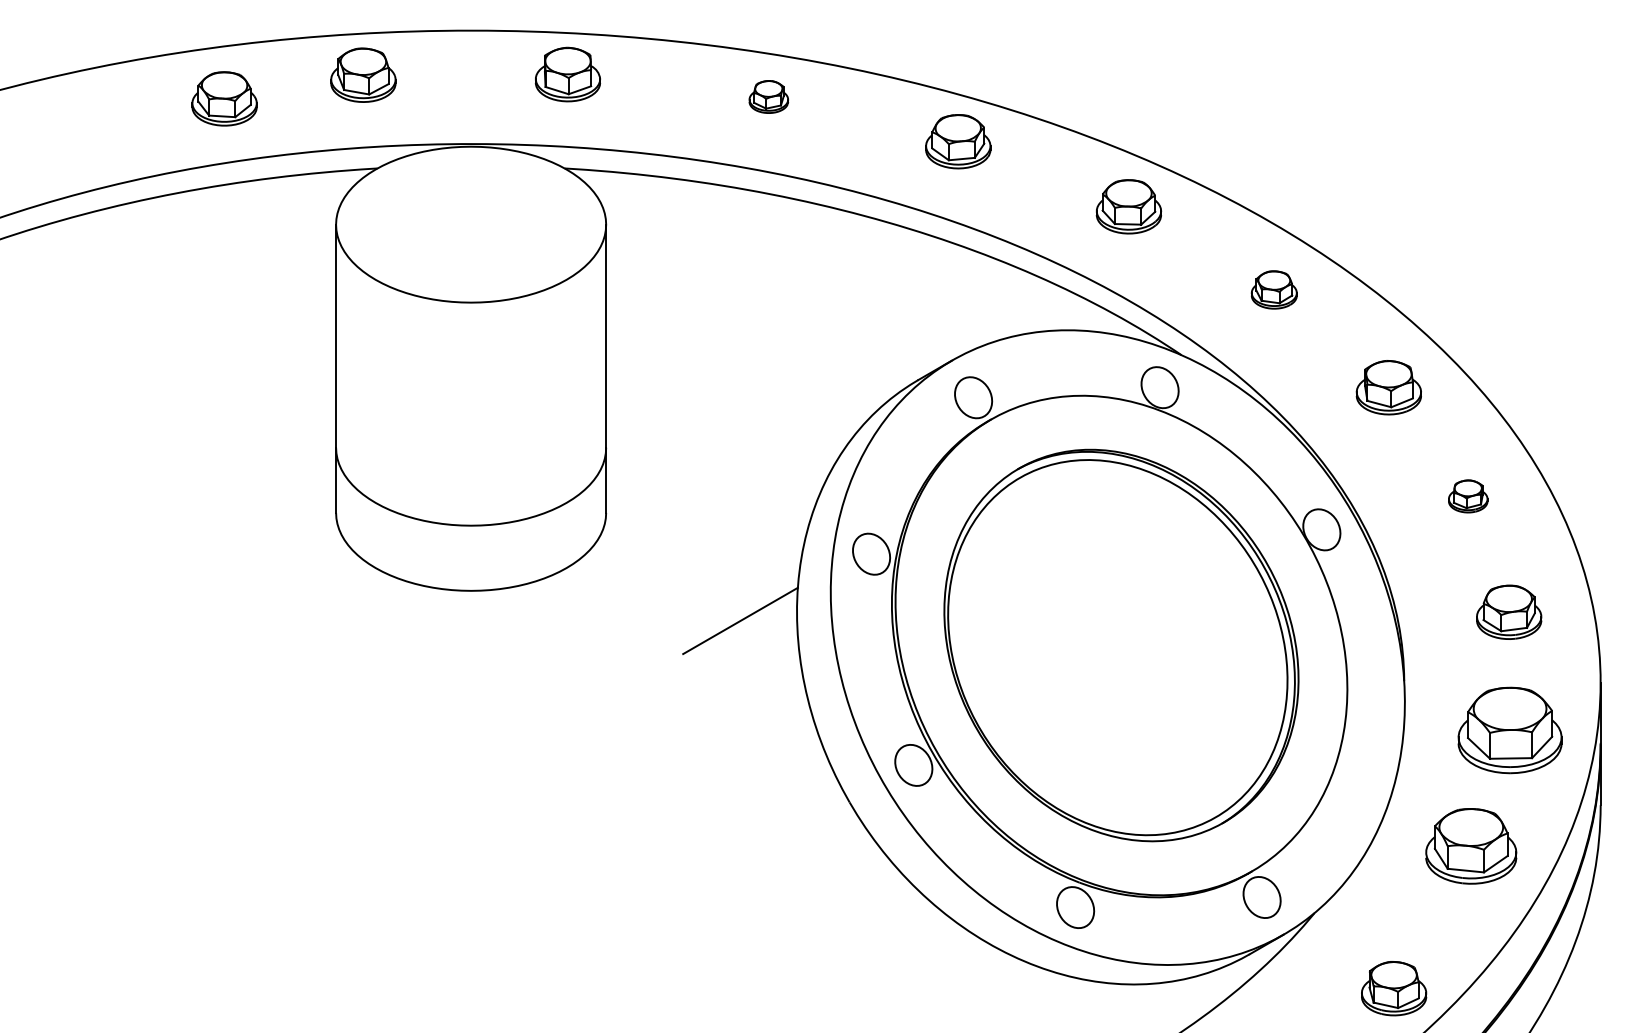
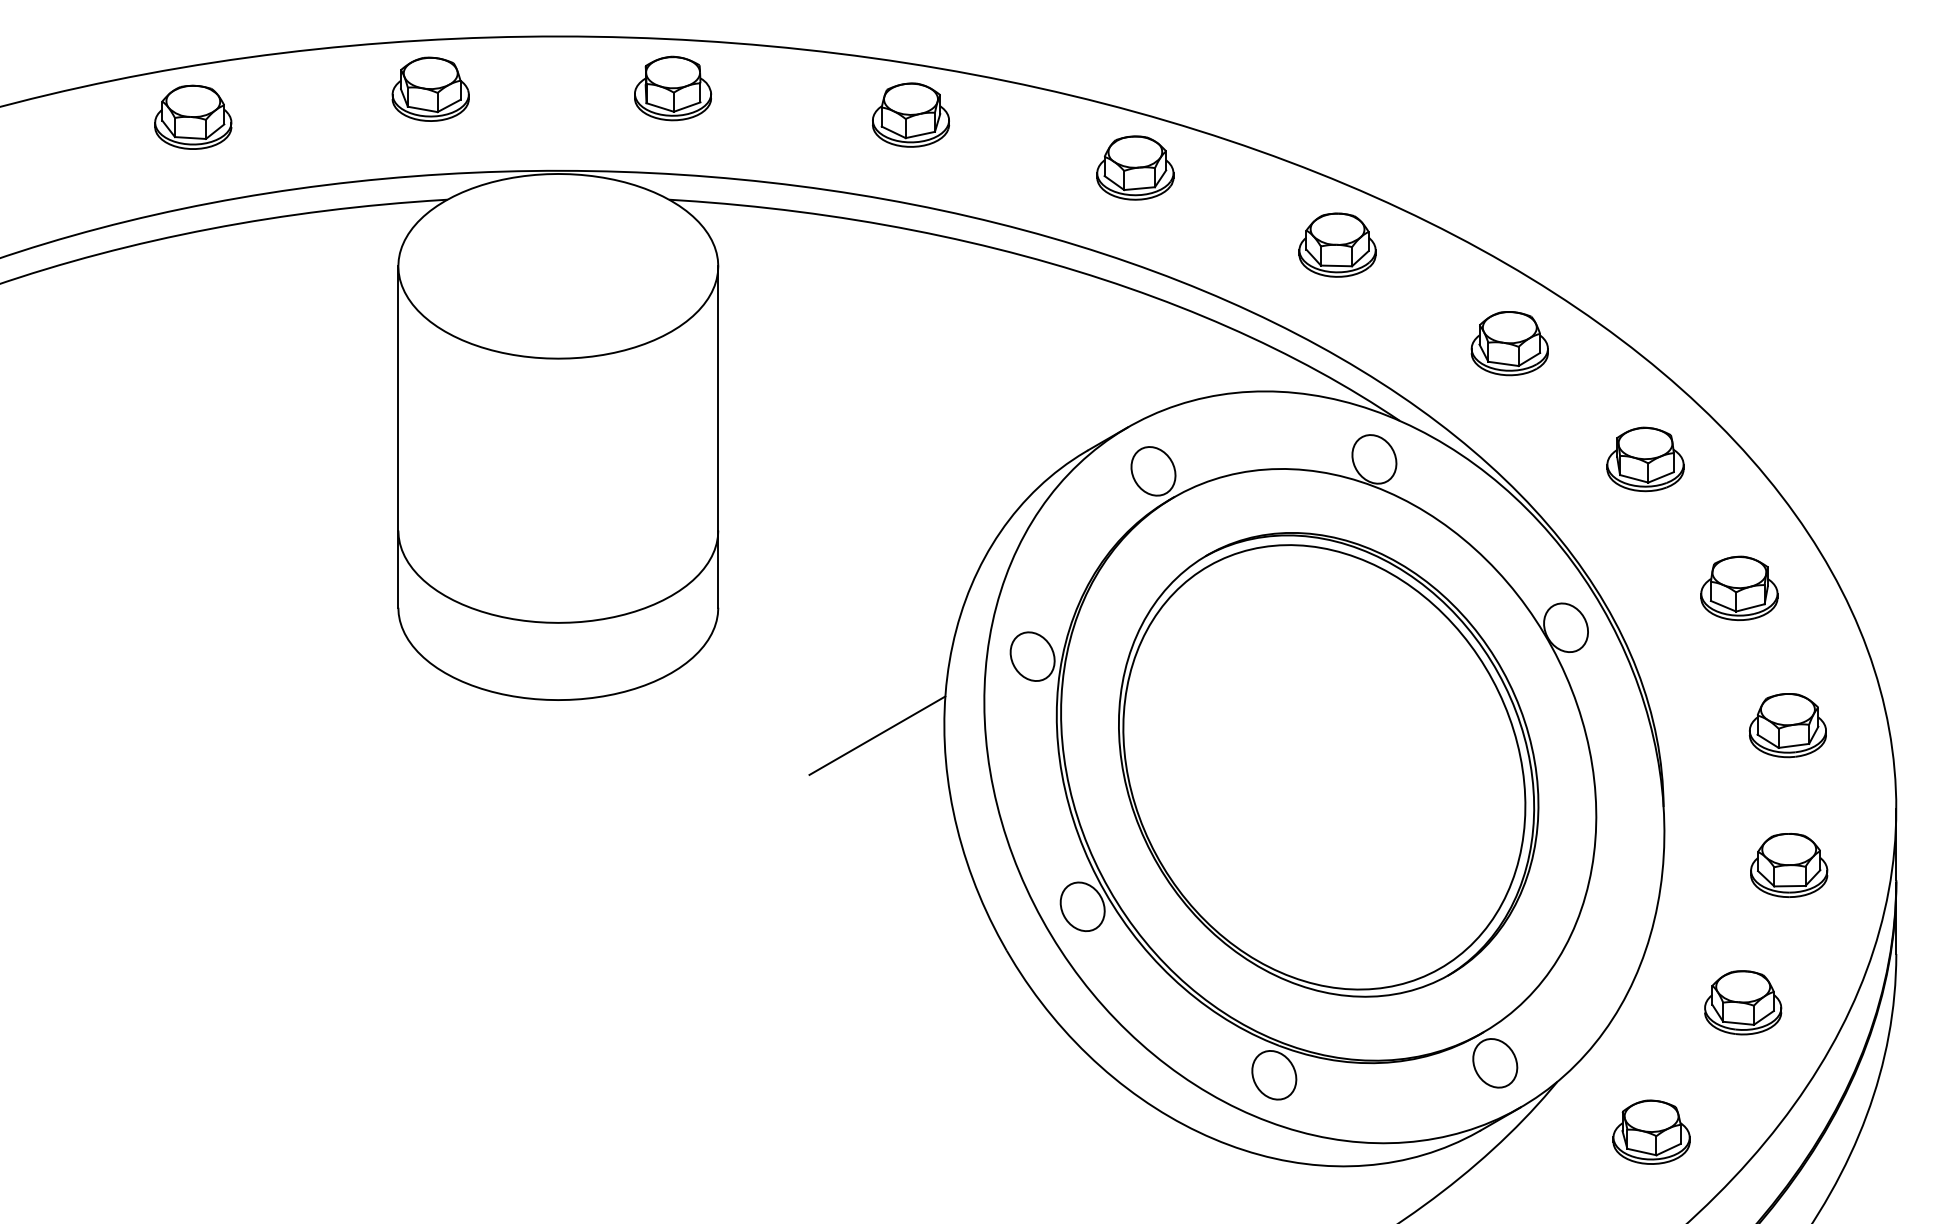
part: (768, 96) -> (910, 114), size x1.67
part: (224, 98) -> (193, 116), moved
part: (1274, 289) -> (1509, 343), size x1.43
part: (1468, 495) -> (1739, 587), size x1.67
part: (1510, 730) -> (1789, 865), size x0.62
part: (1471, 846) -> (1743, 1002), size x0.71
part: (1393, 987) -> (1651, 1131), moved

